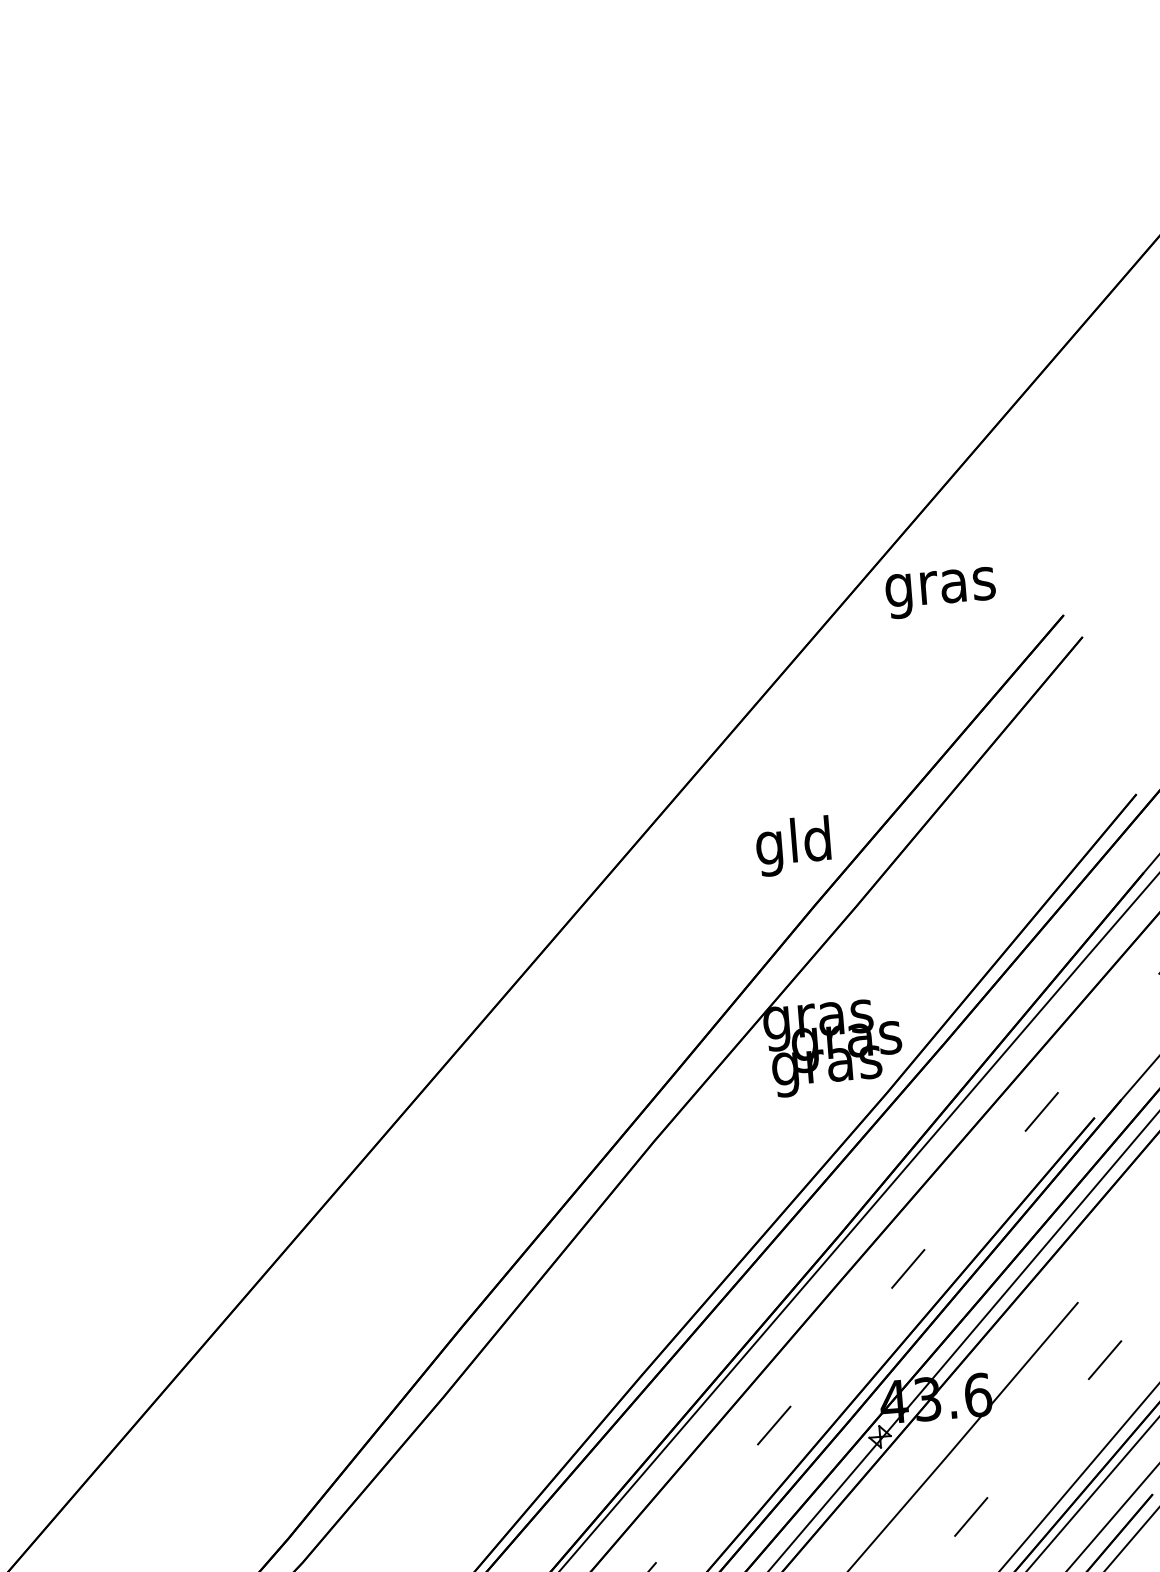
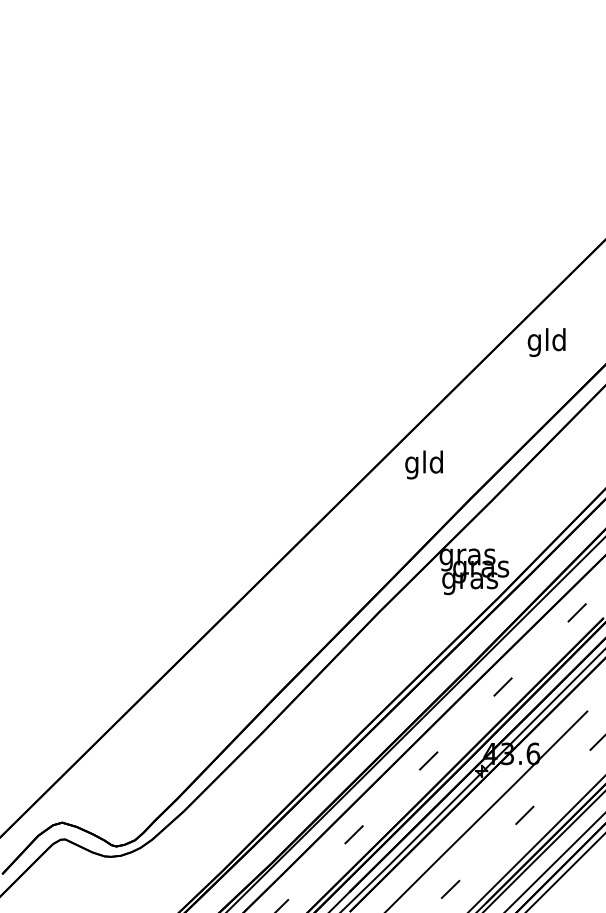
text: (941, 586) -> (547, 342), gras -> gld
text: (792, 845) -> (423, 464), moved

